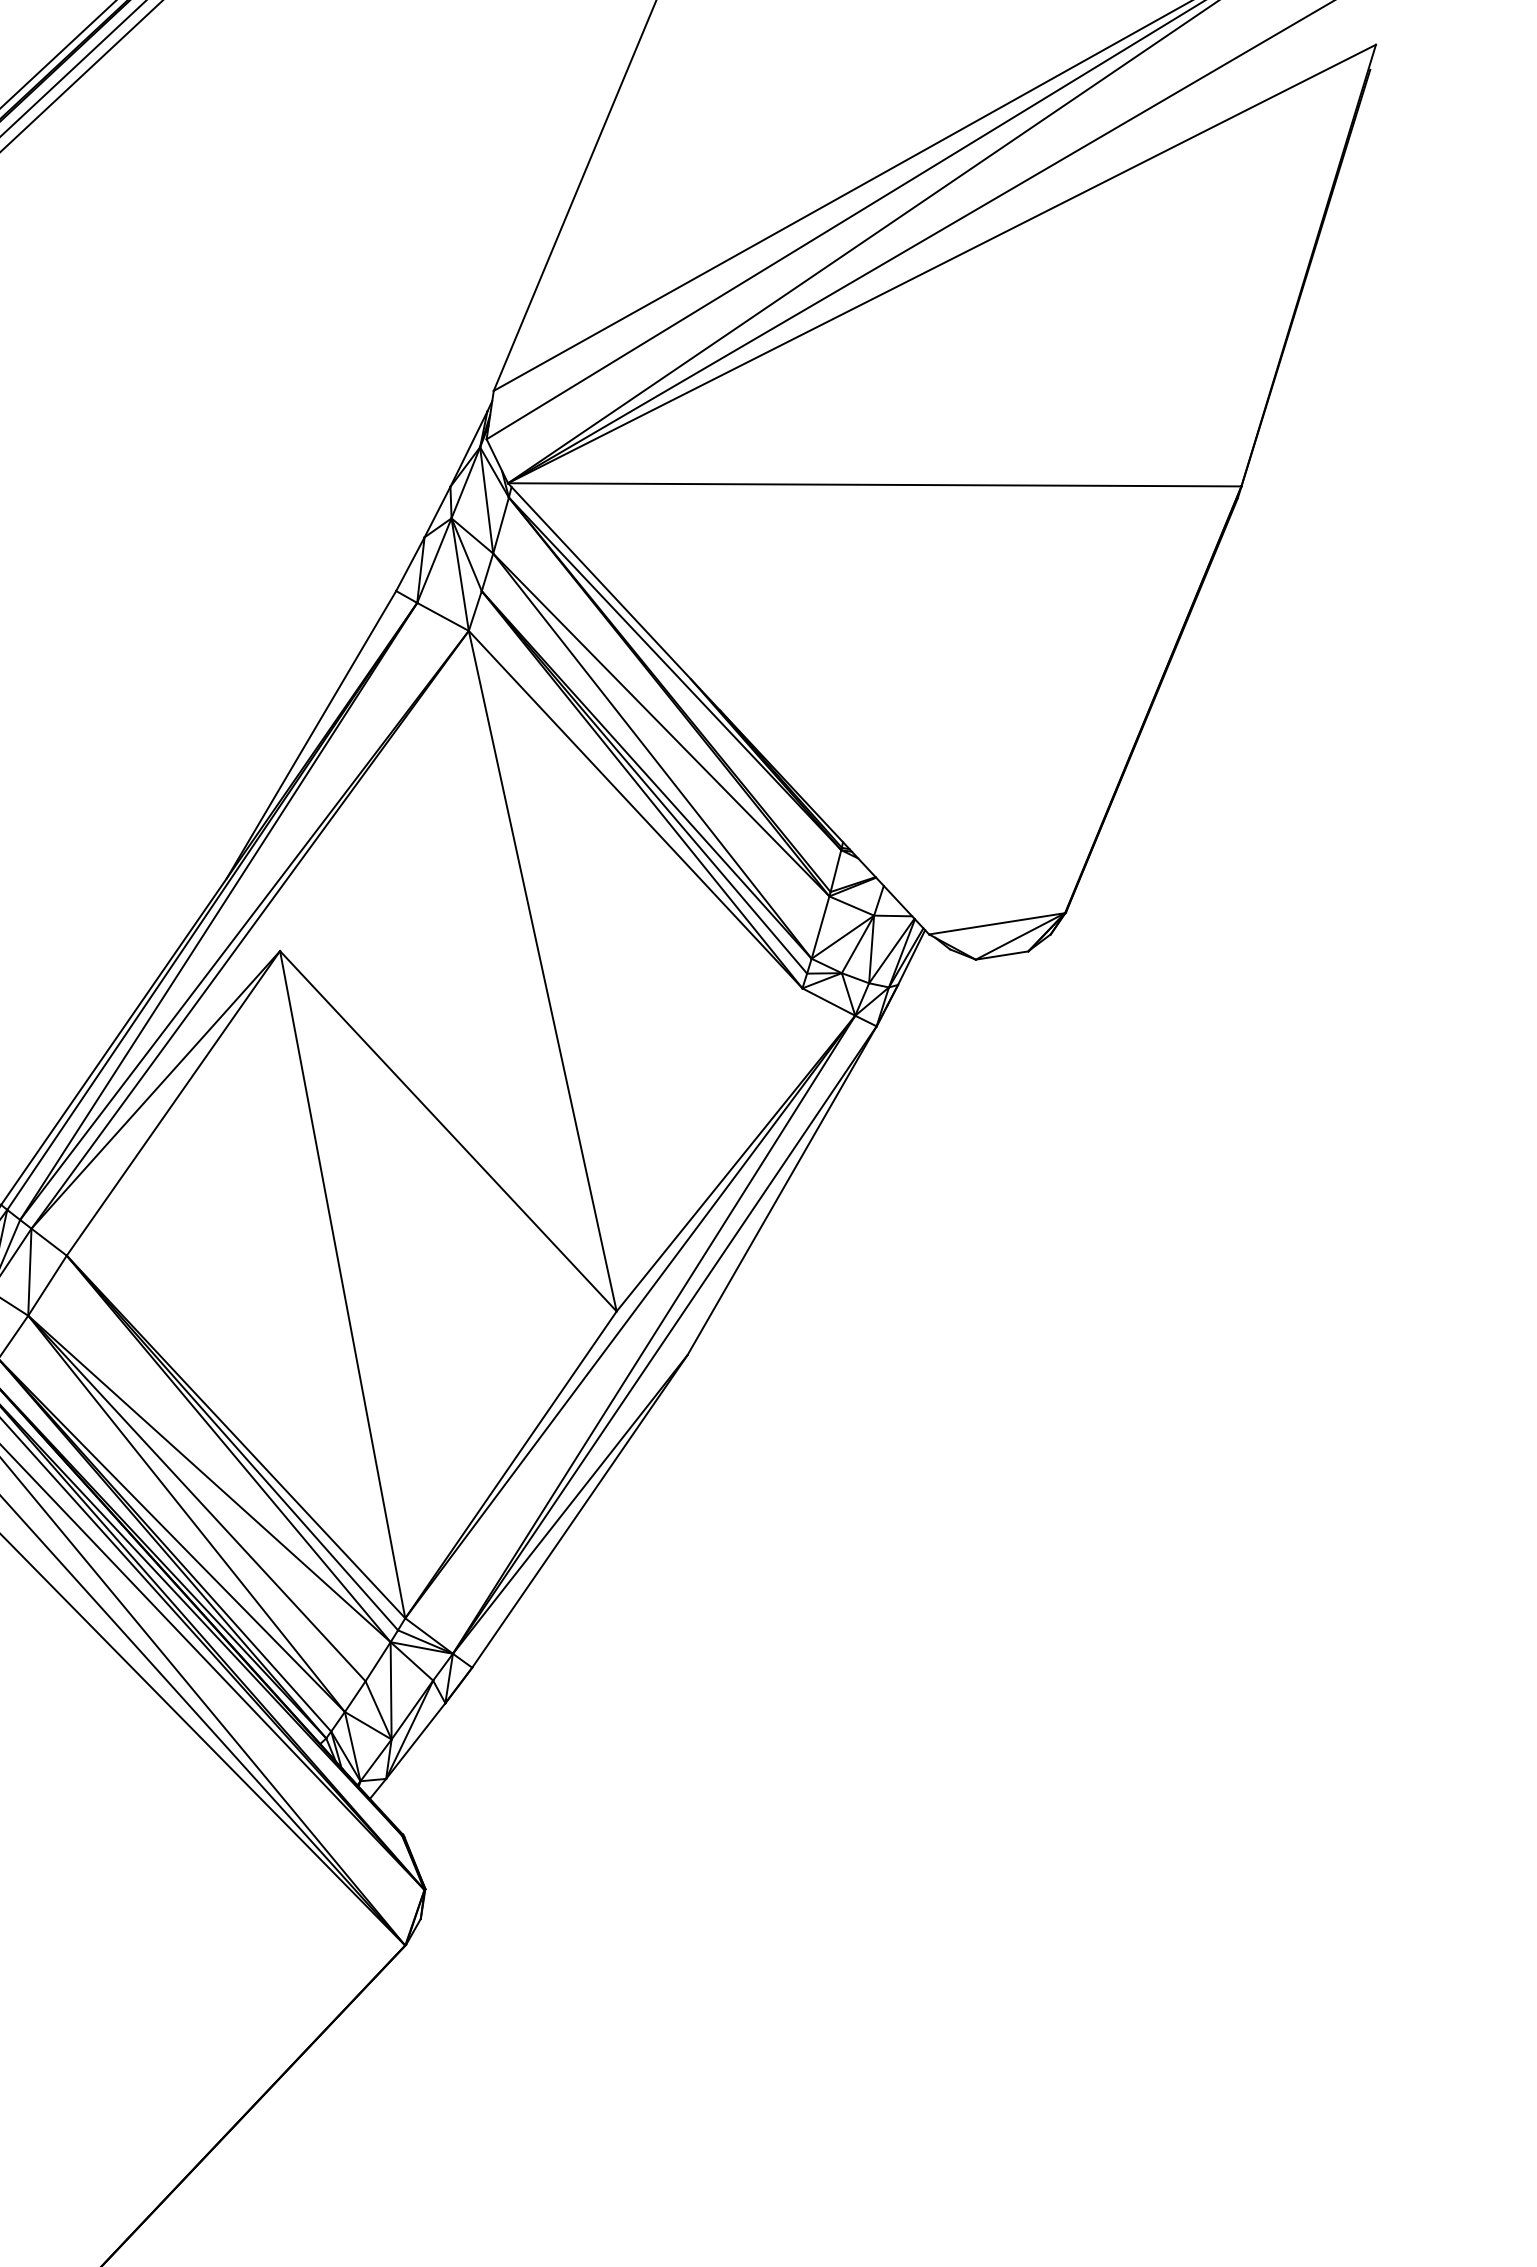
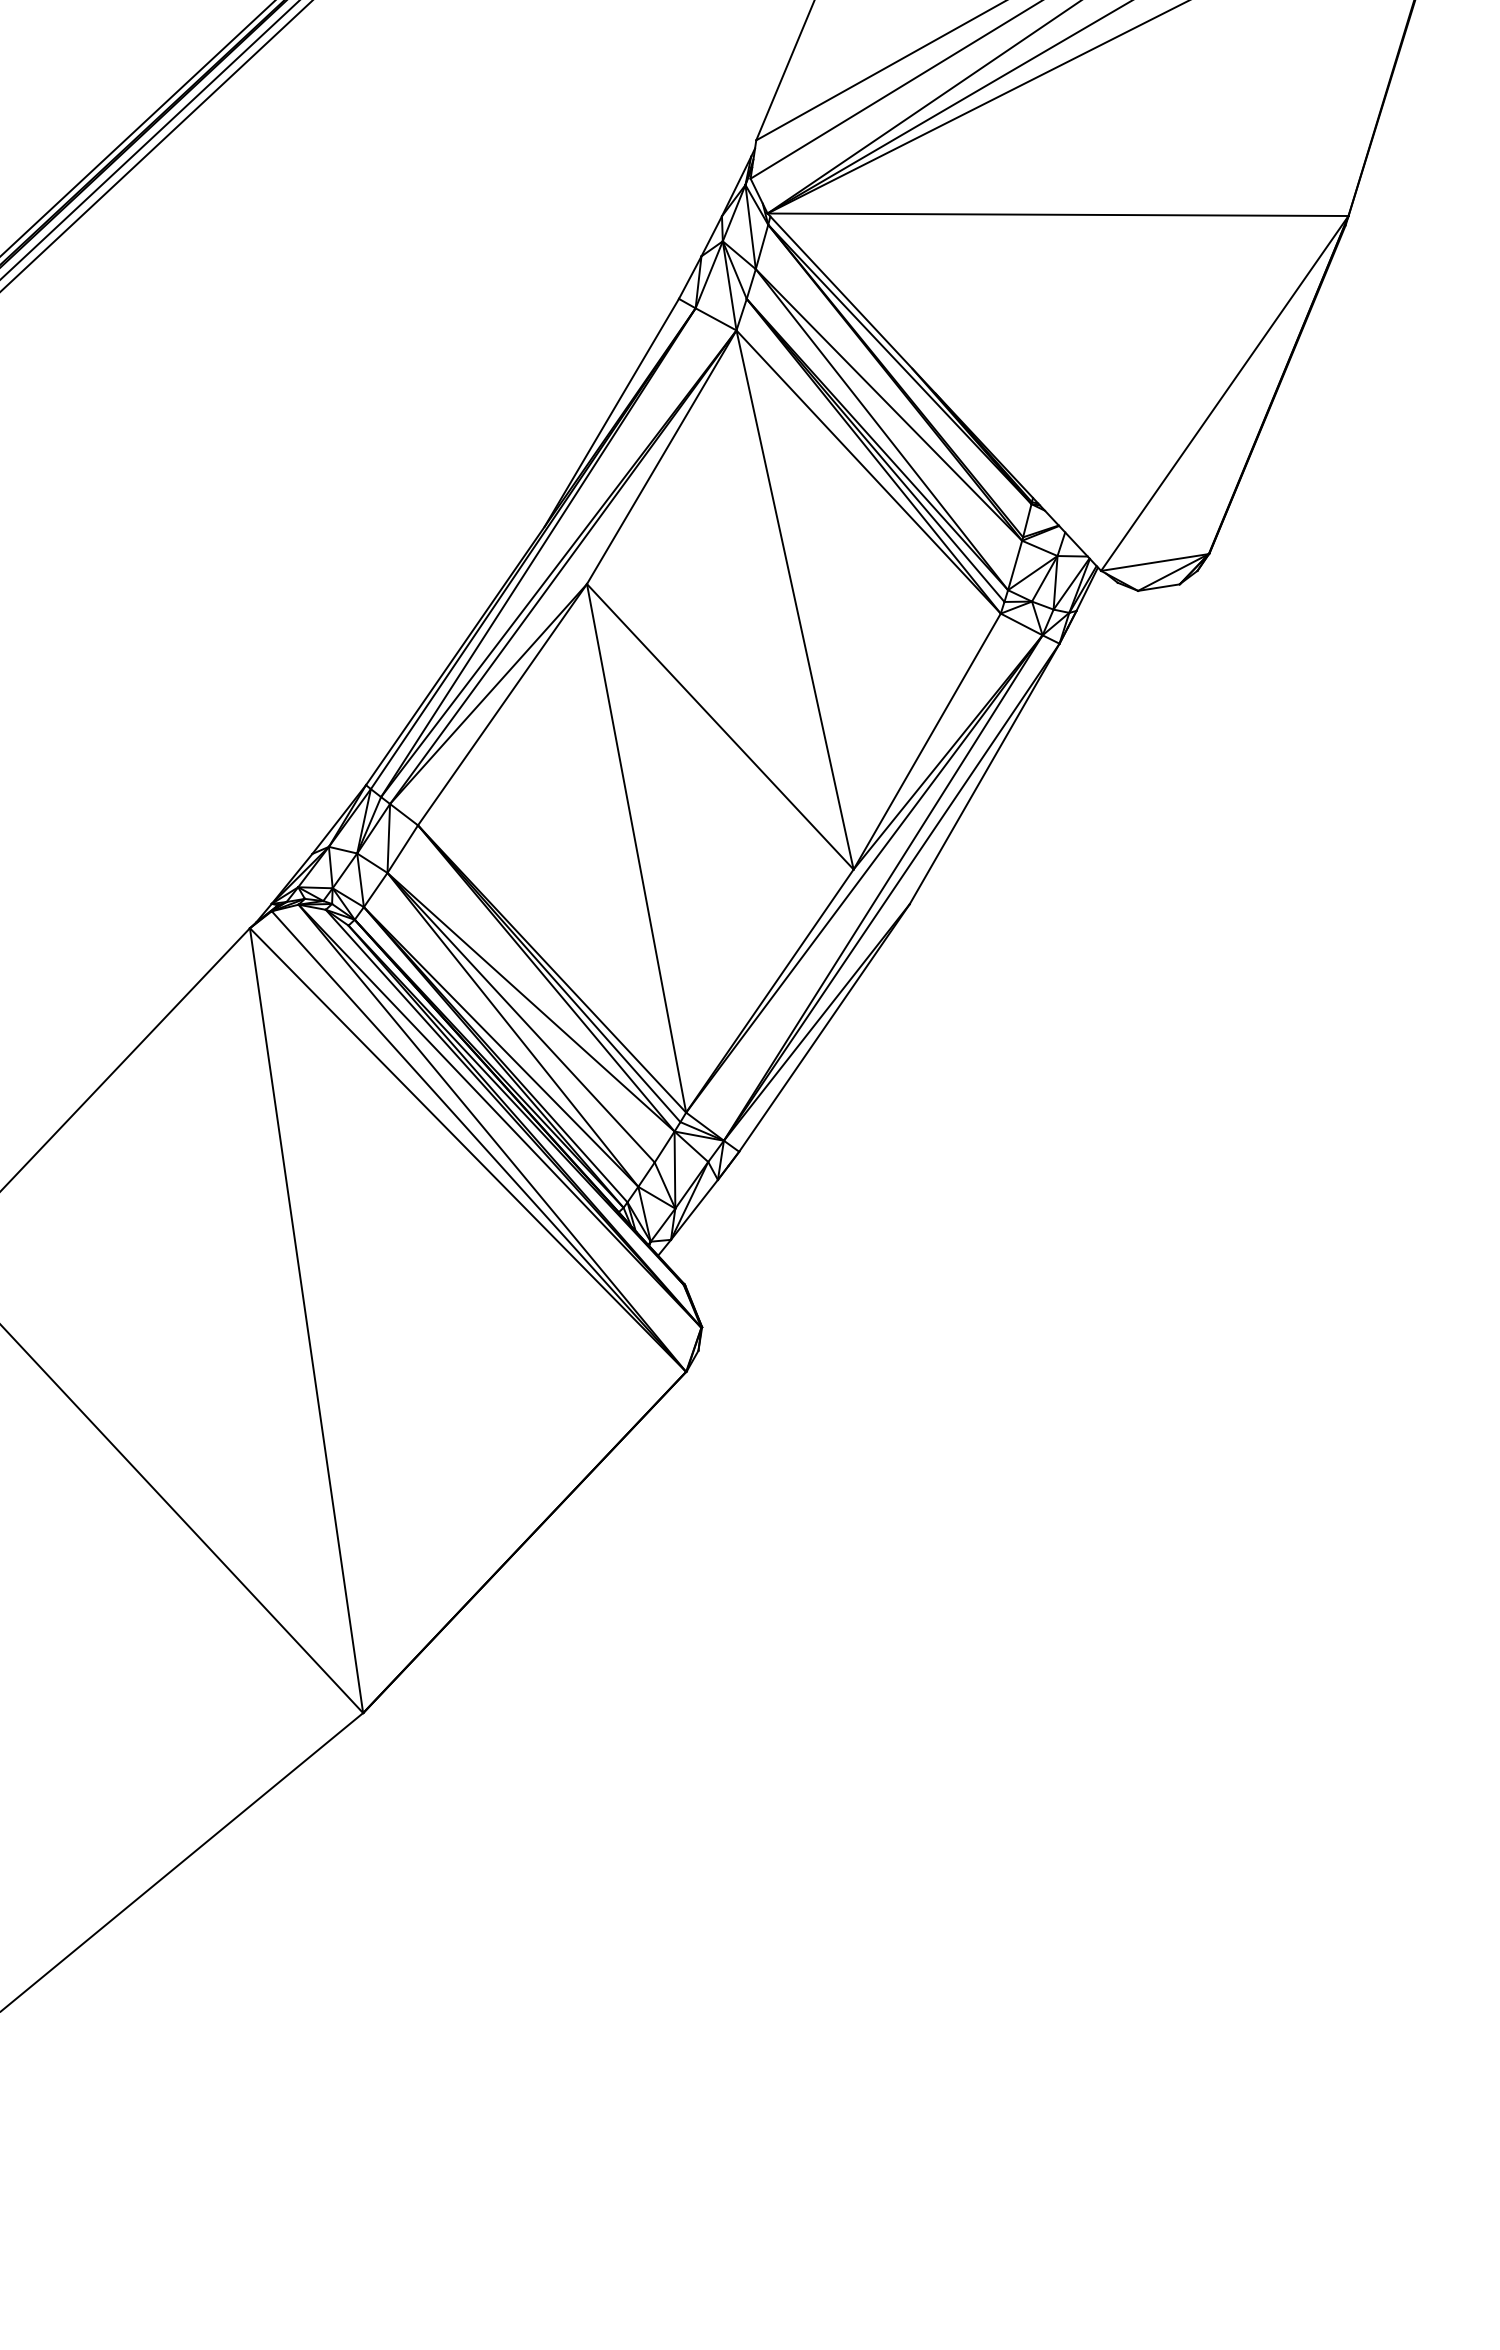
line: (1084, 710) -> (1224, 393), added
line: (374, 791) -> (661, 457), added
line: (708, 1149) -> (926, 741), added

